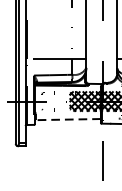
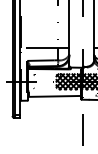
line: (67, 119) -> (54, 96), dashed -> solid

